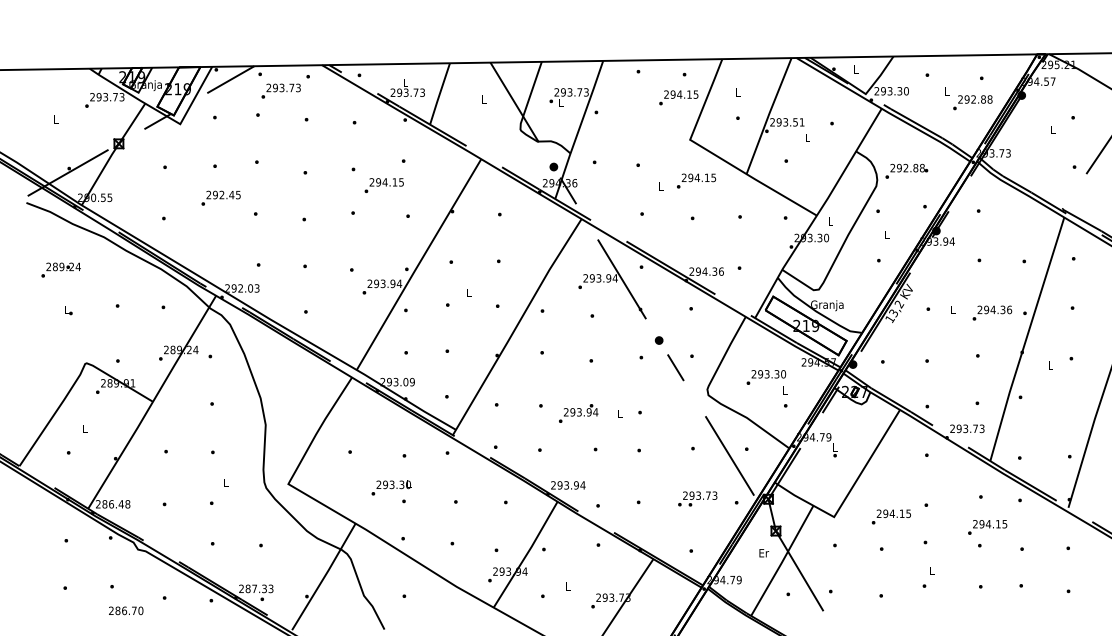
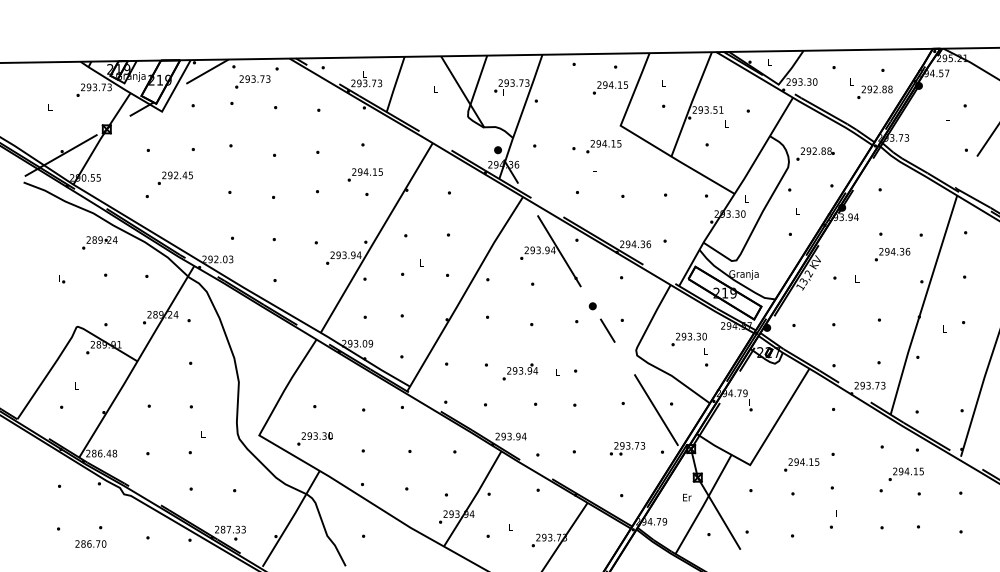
text: (696, 180) -> (603, 146), moved
text: (383, 185) -> (364, 174), moved
text: (220, 197) -> (174, 177), moved
text: (60, 269) -> (99, 242), moved
text: (992, 312) -> (892, 254), moved
text: (391, 487) -> (315, 438), moved
text: (987, 527) -> (906, 474), moved
text: (126, 610) -> (91, 543), moved

